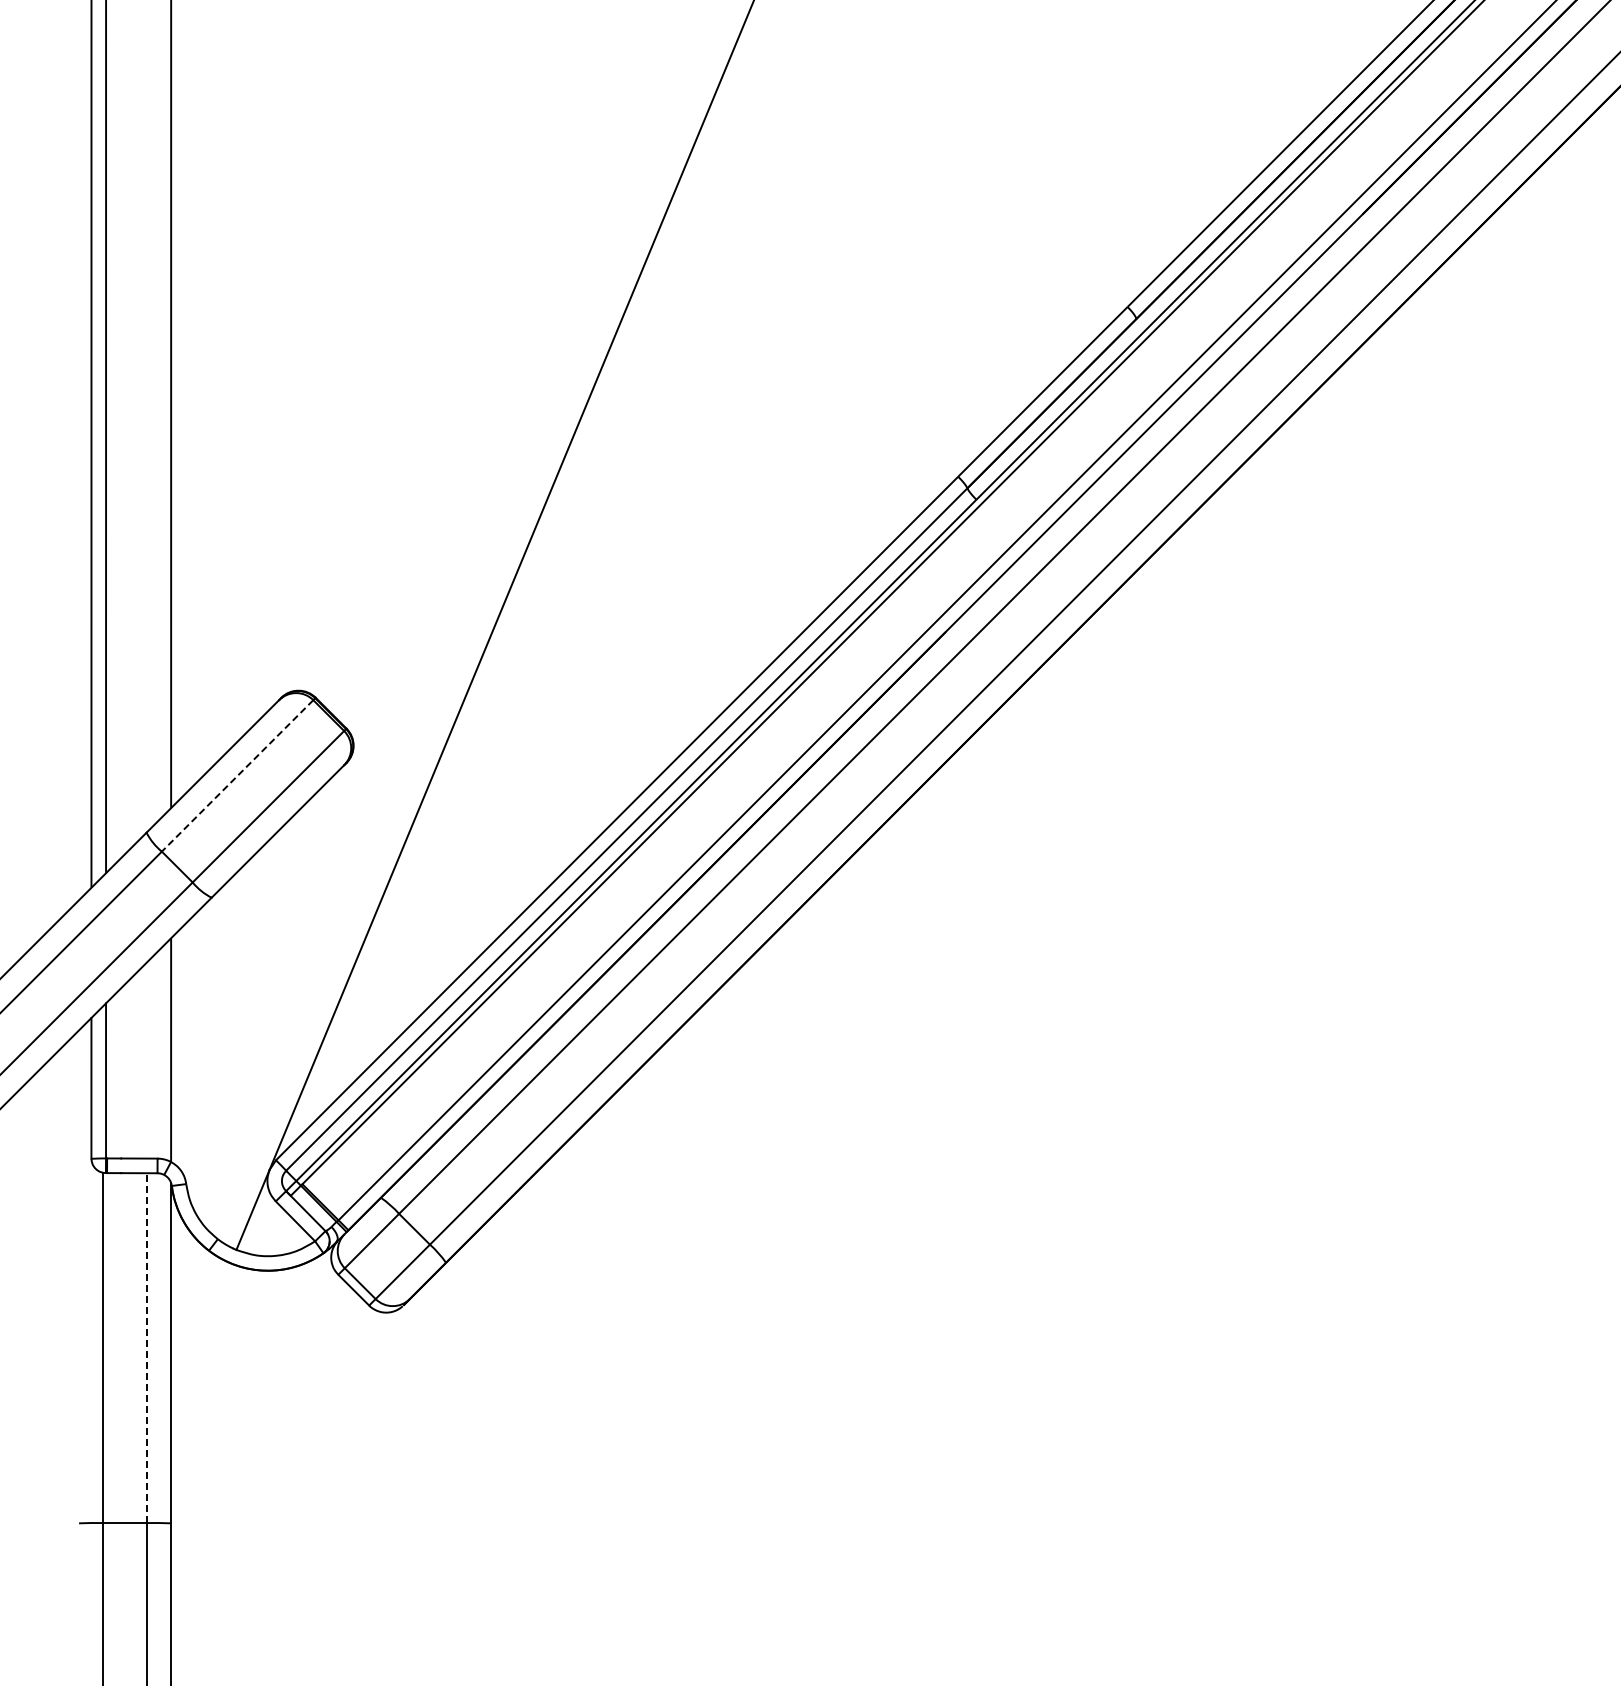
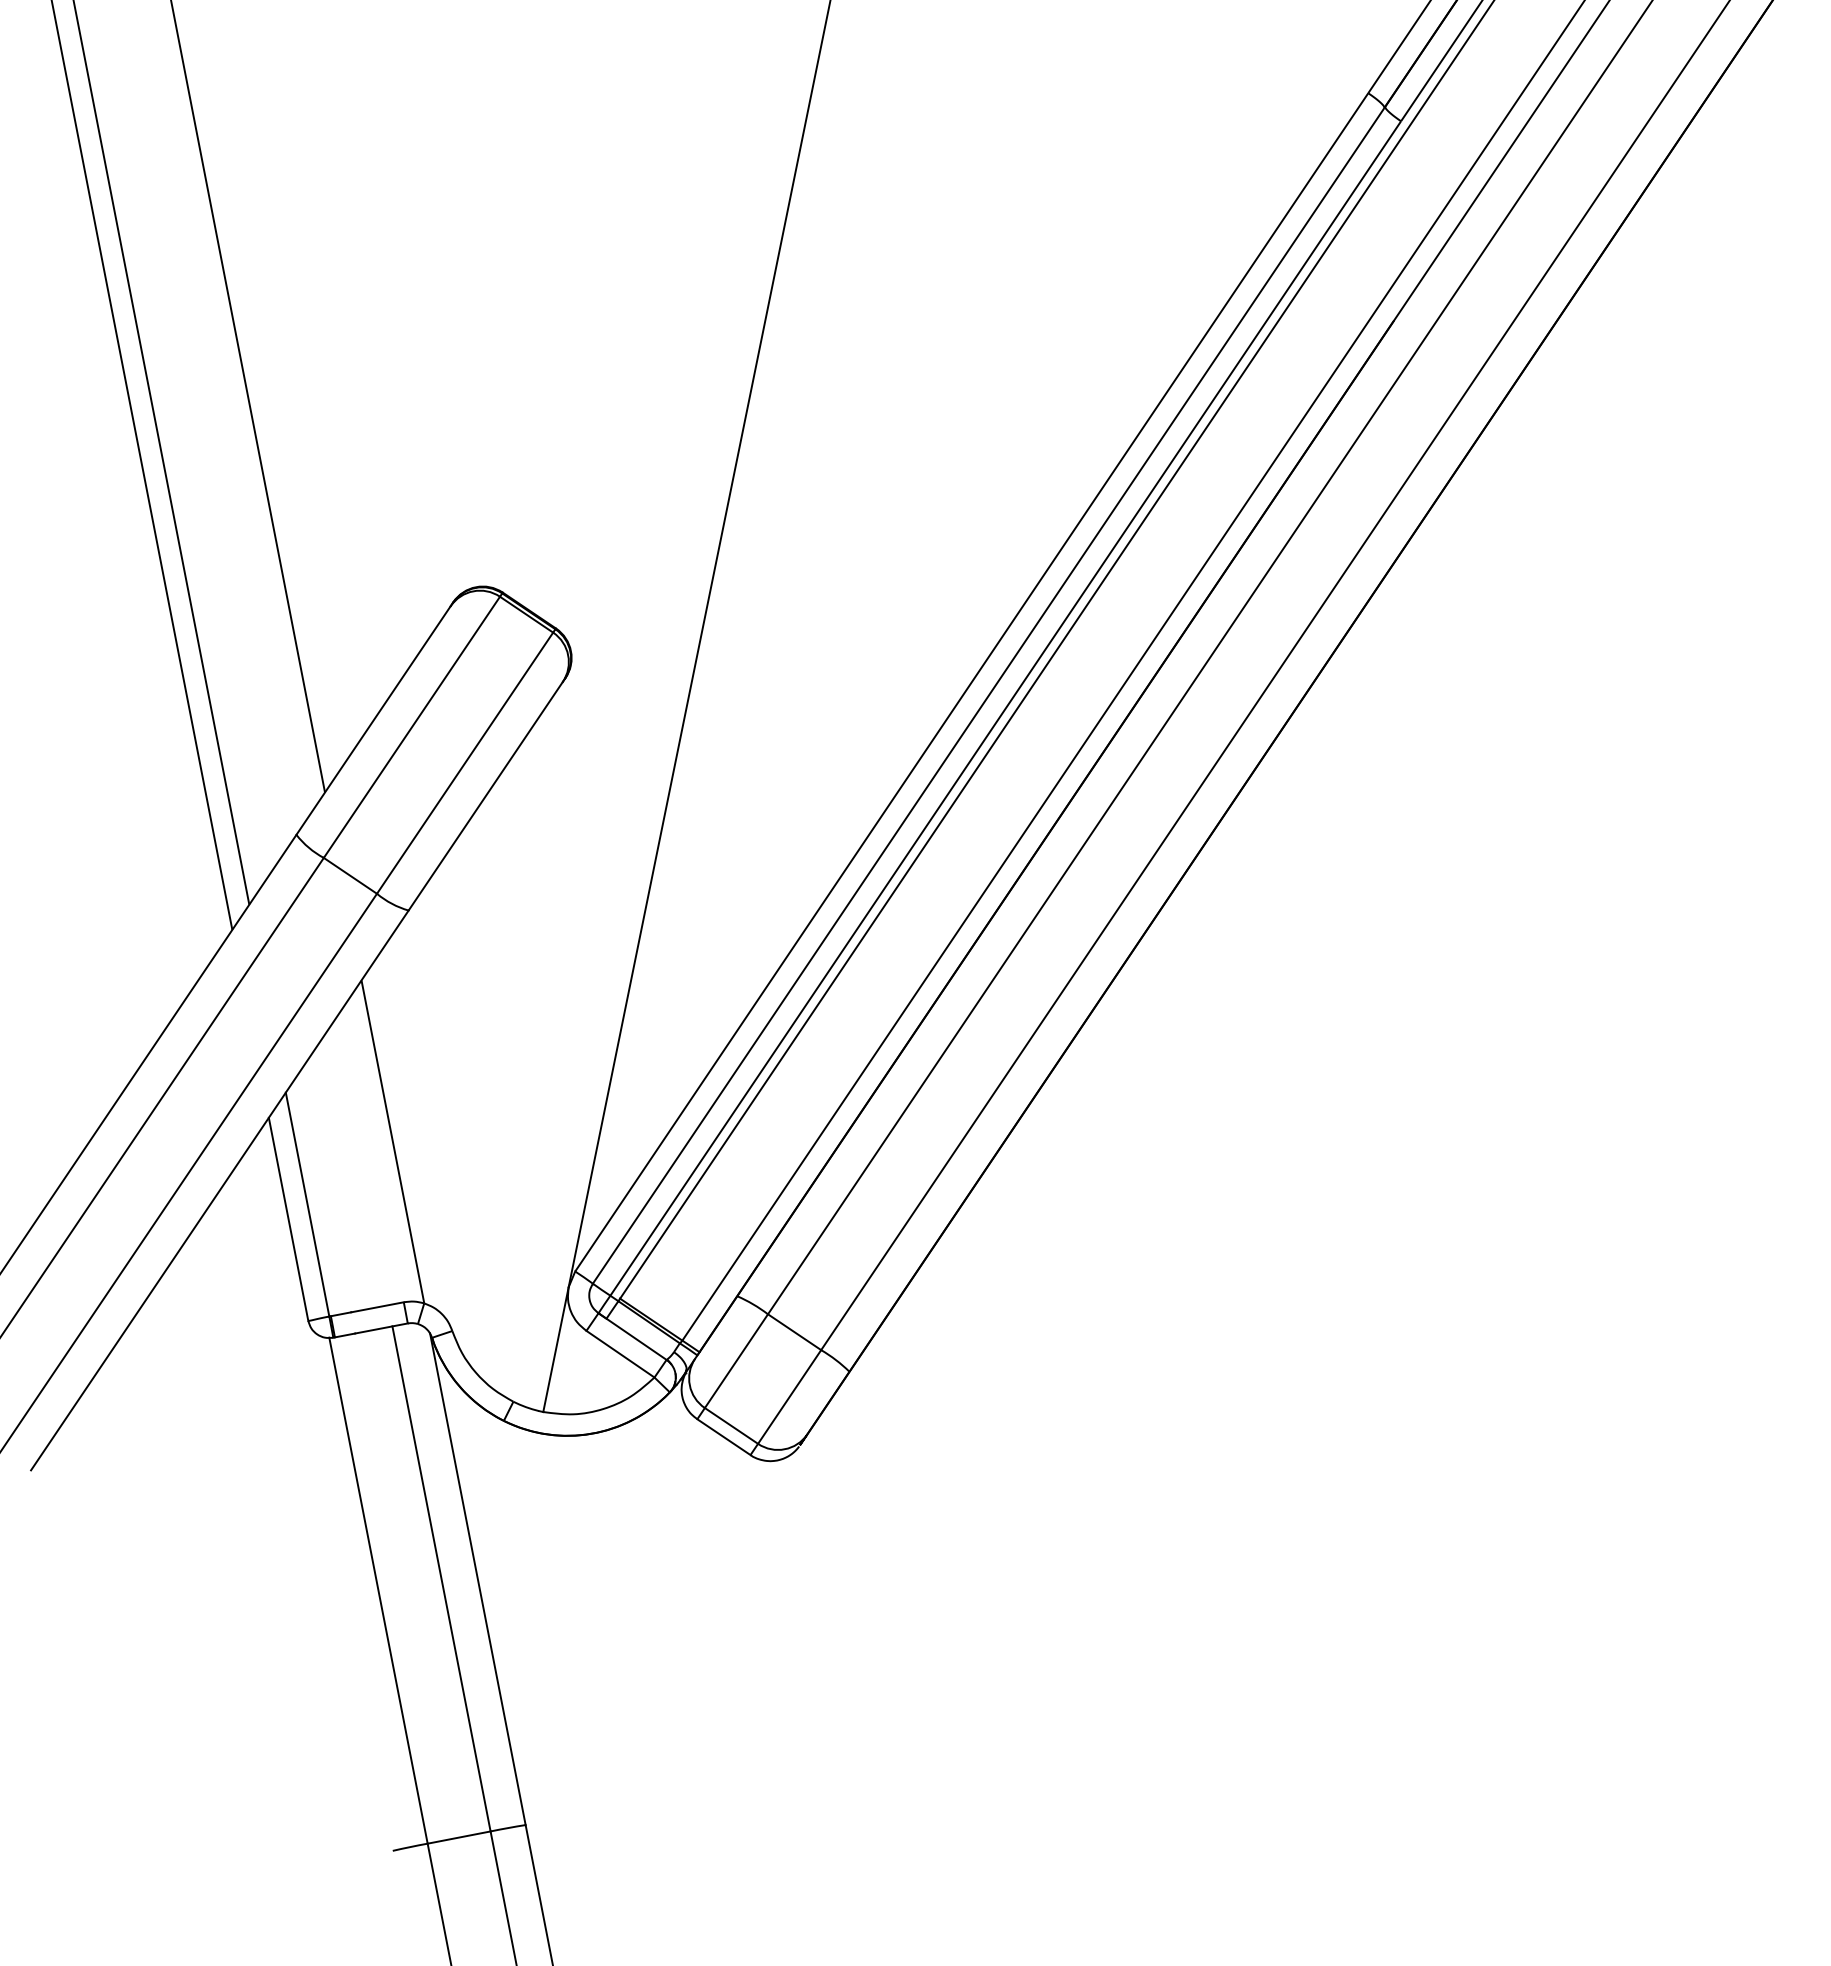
line: (237, 776) -> (411, 728), dashed -> solid
line: (146, 1348) -> (441, 1579), dashed -> solid

